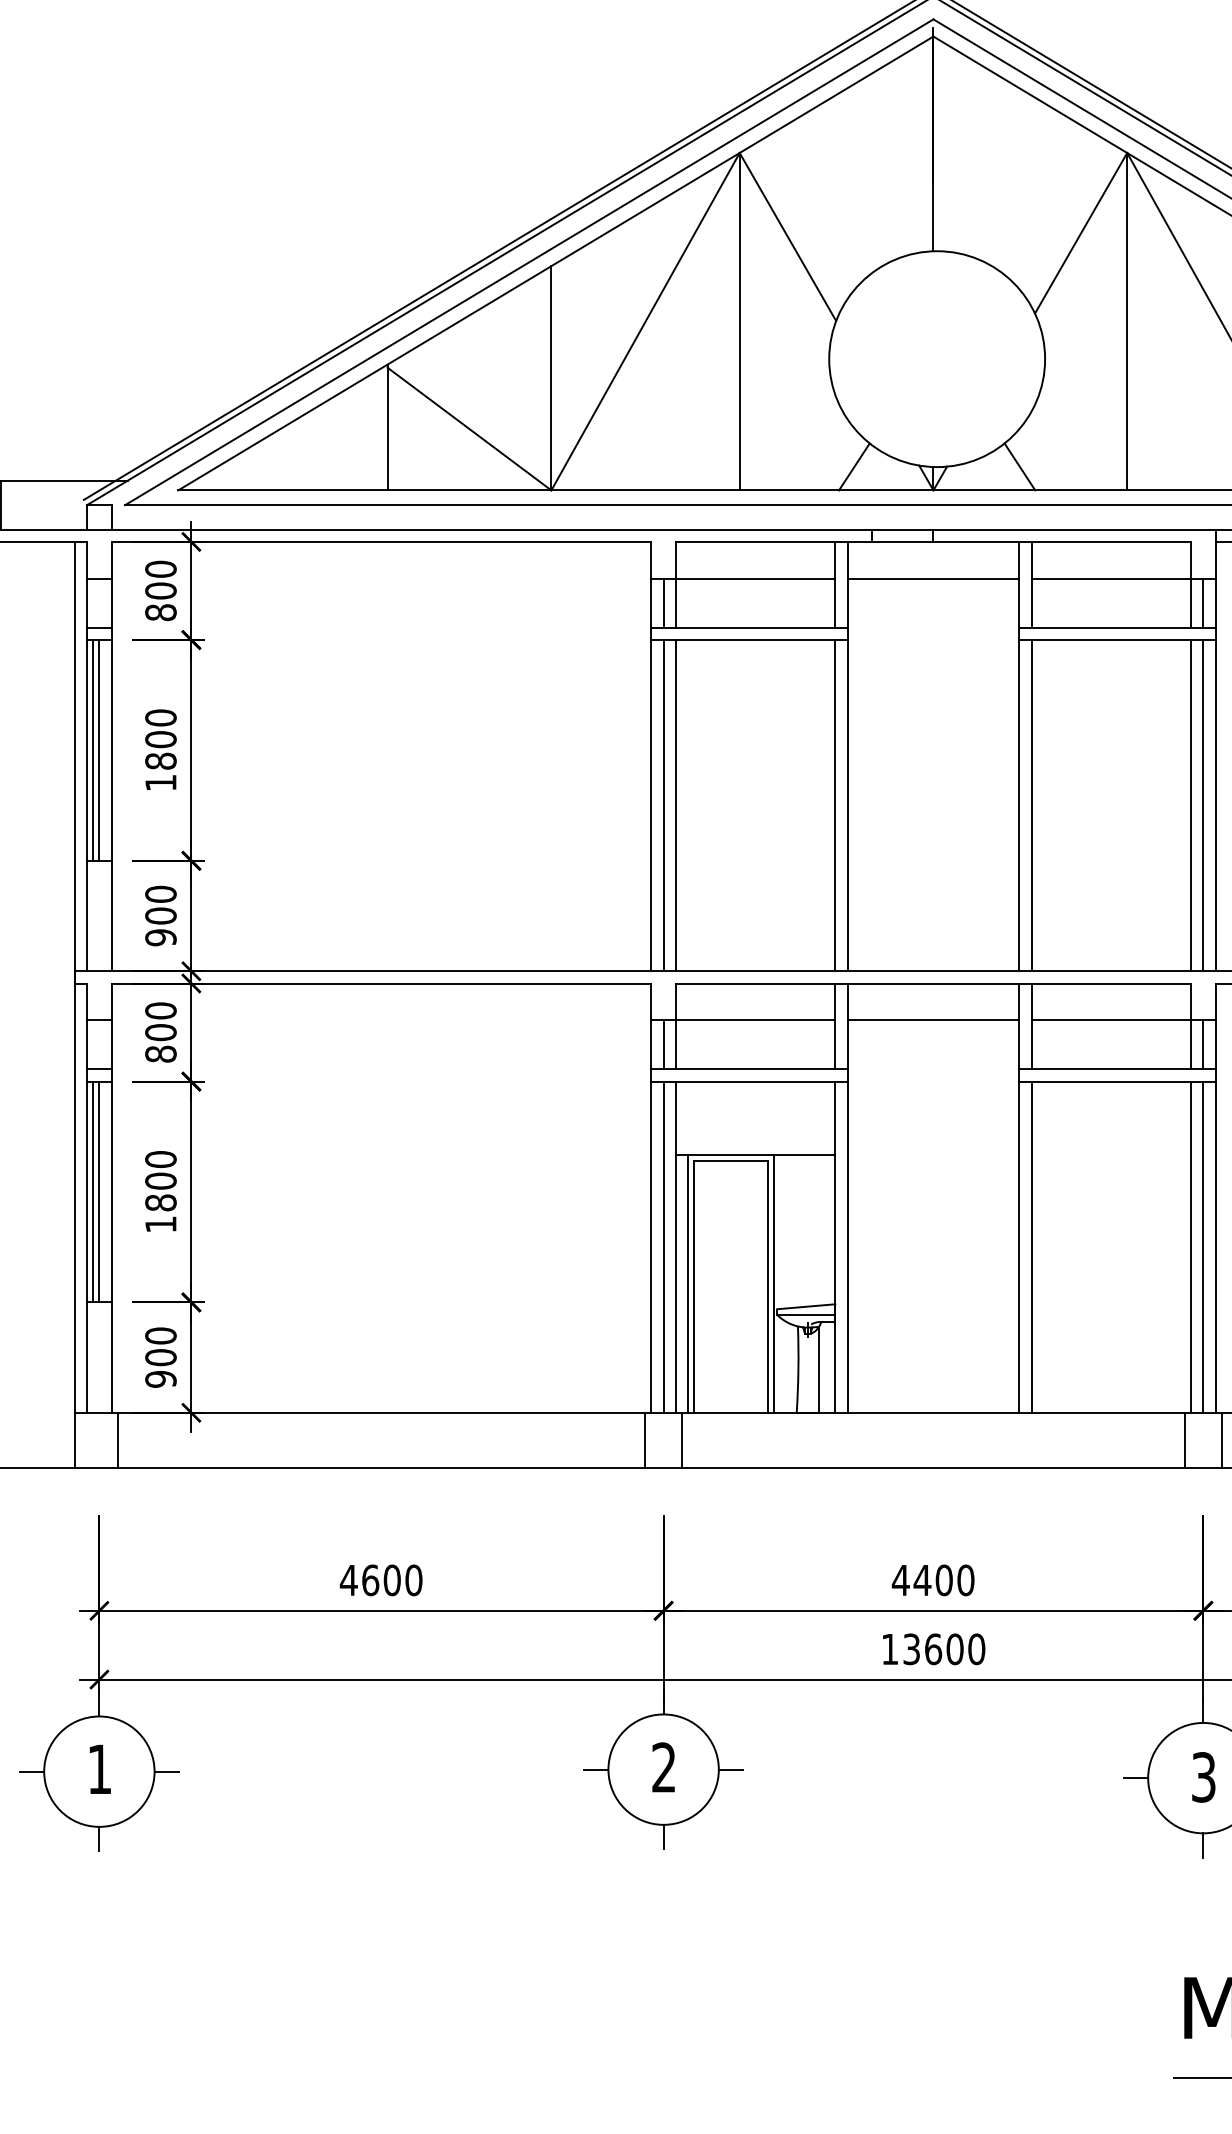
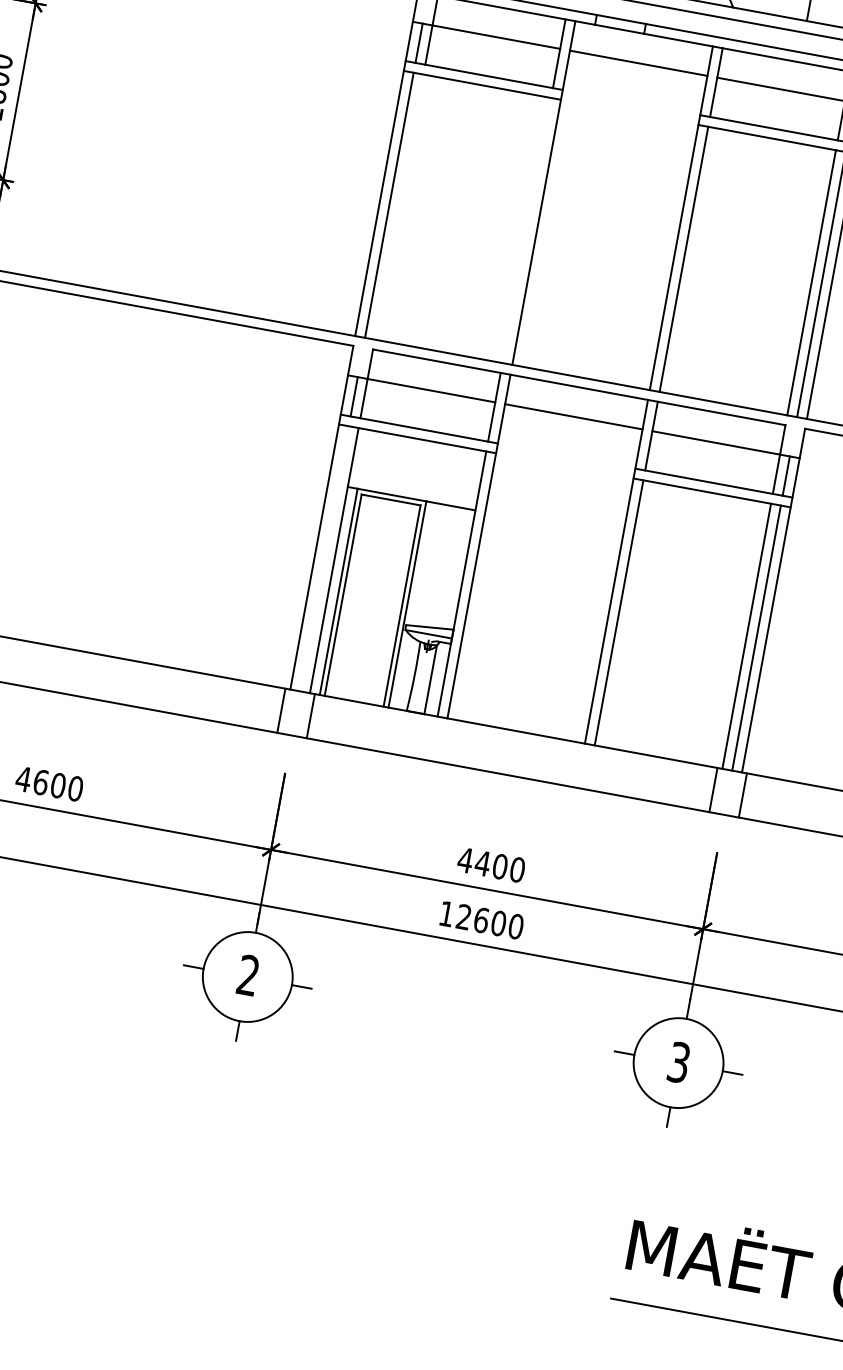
line: (675, 805) -> (398, 206), removed
line: (835, 805) -> (527, 230), removed
line: (663, 1246) -> (324, 558), removed
text: (911, 1649) -> (463, 917), 13600 -> 12600

